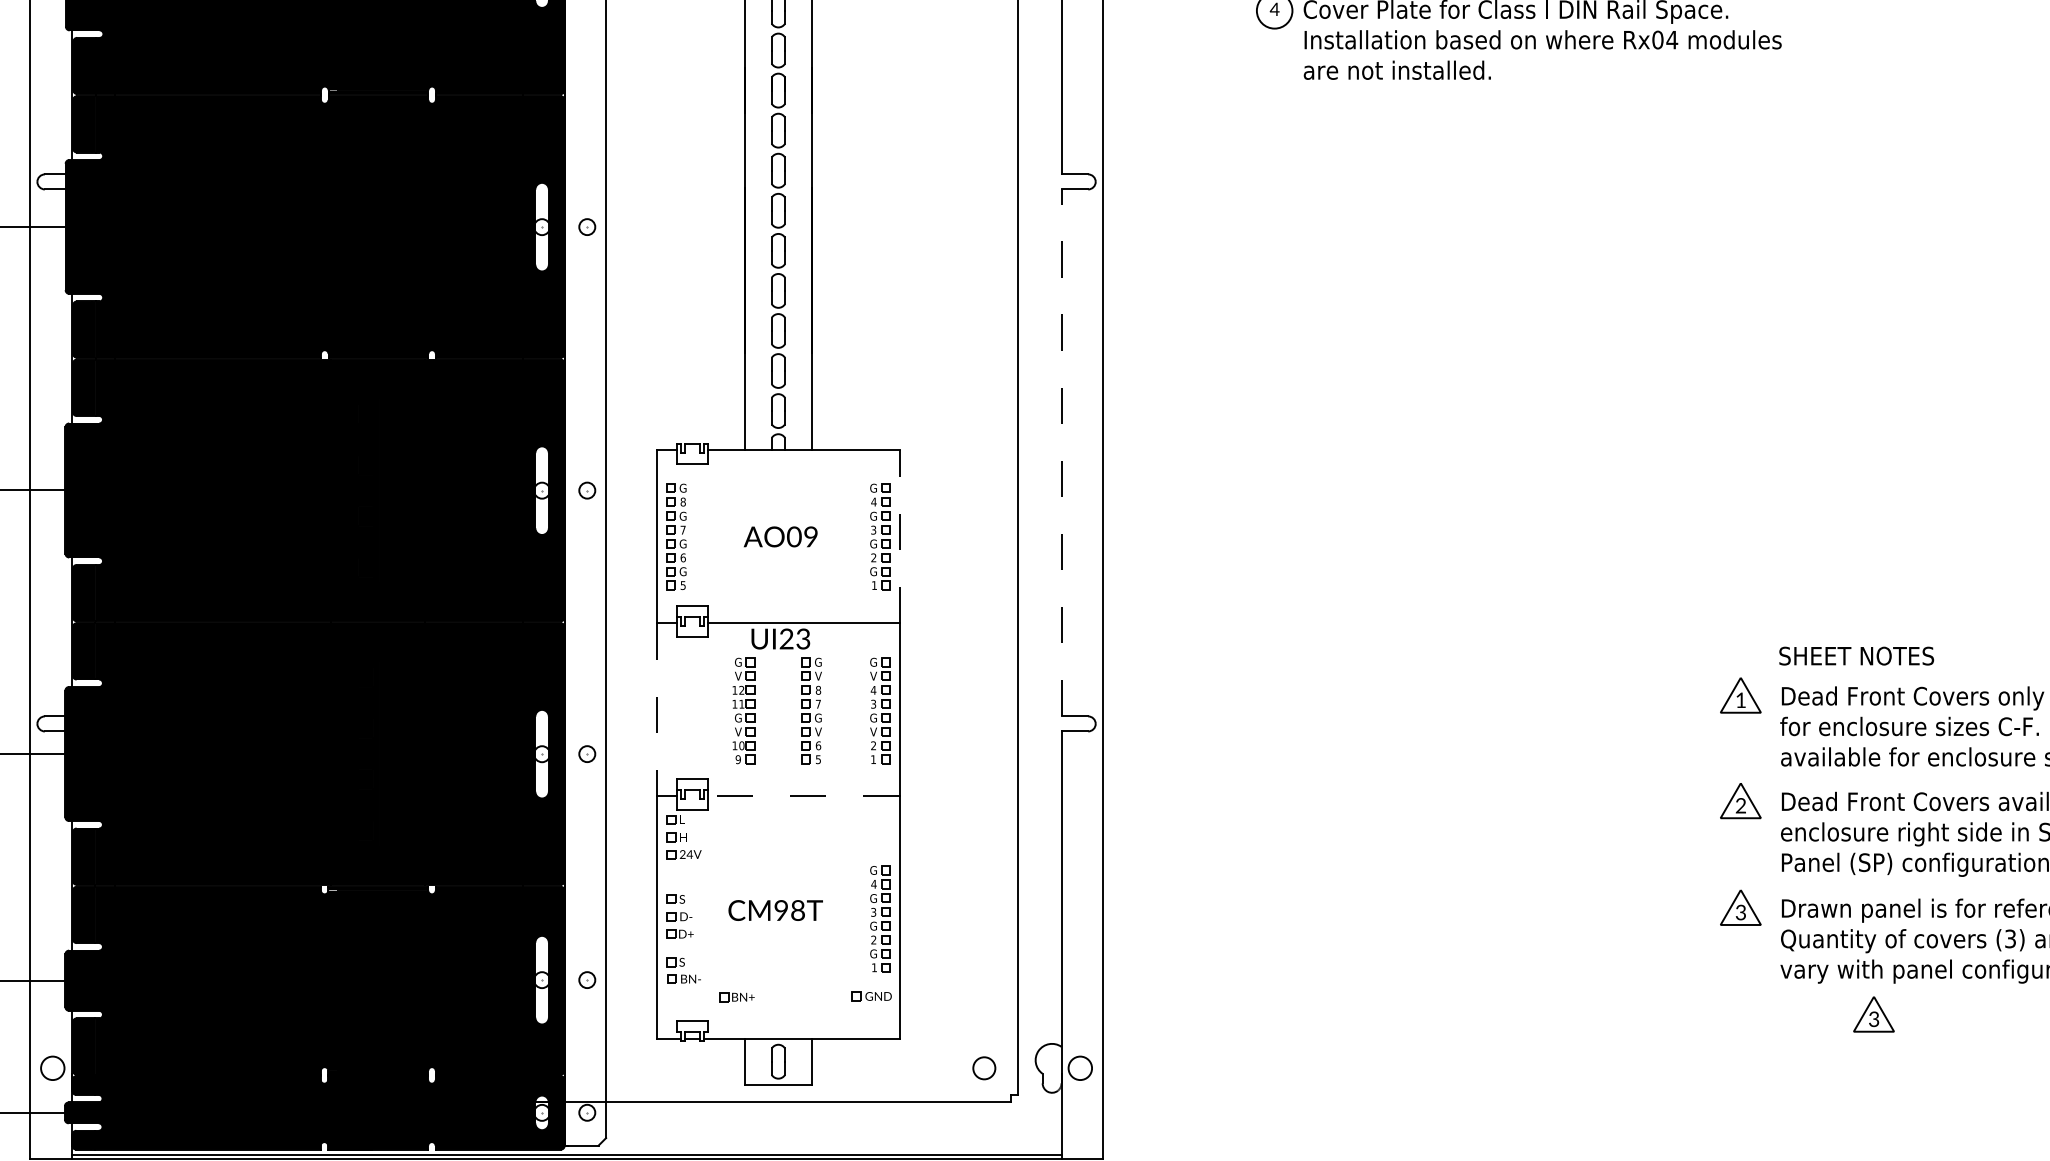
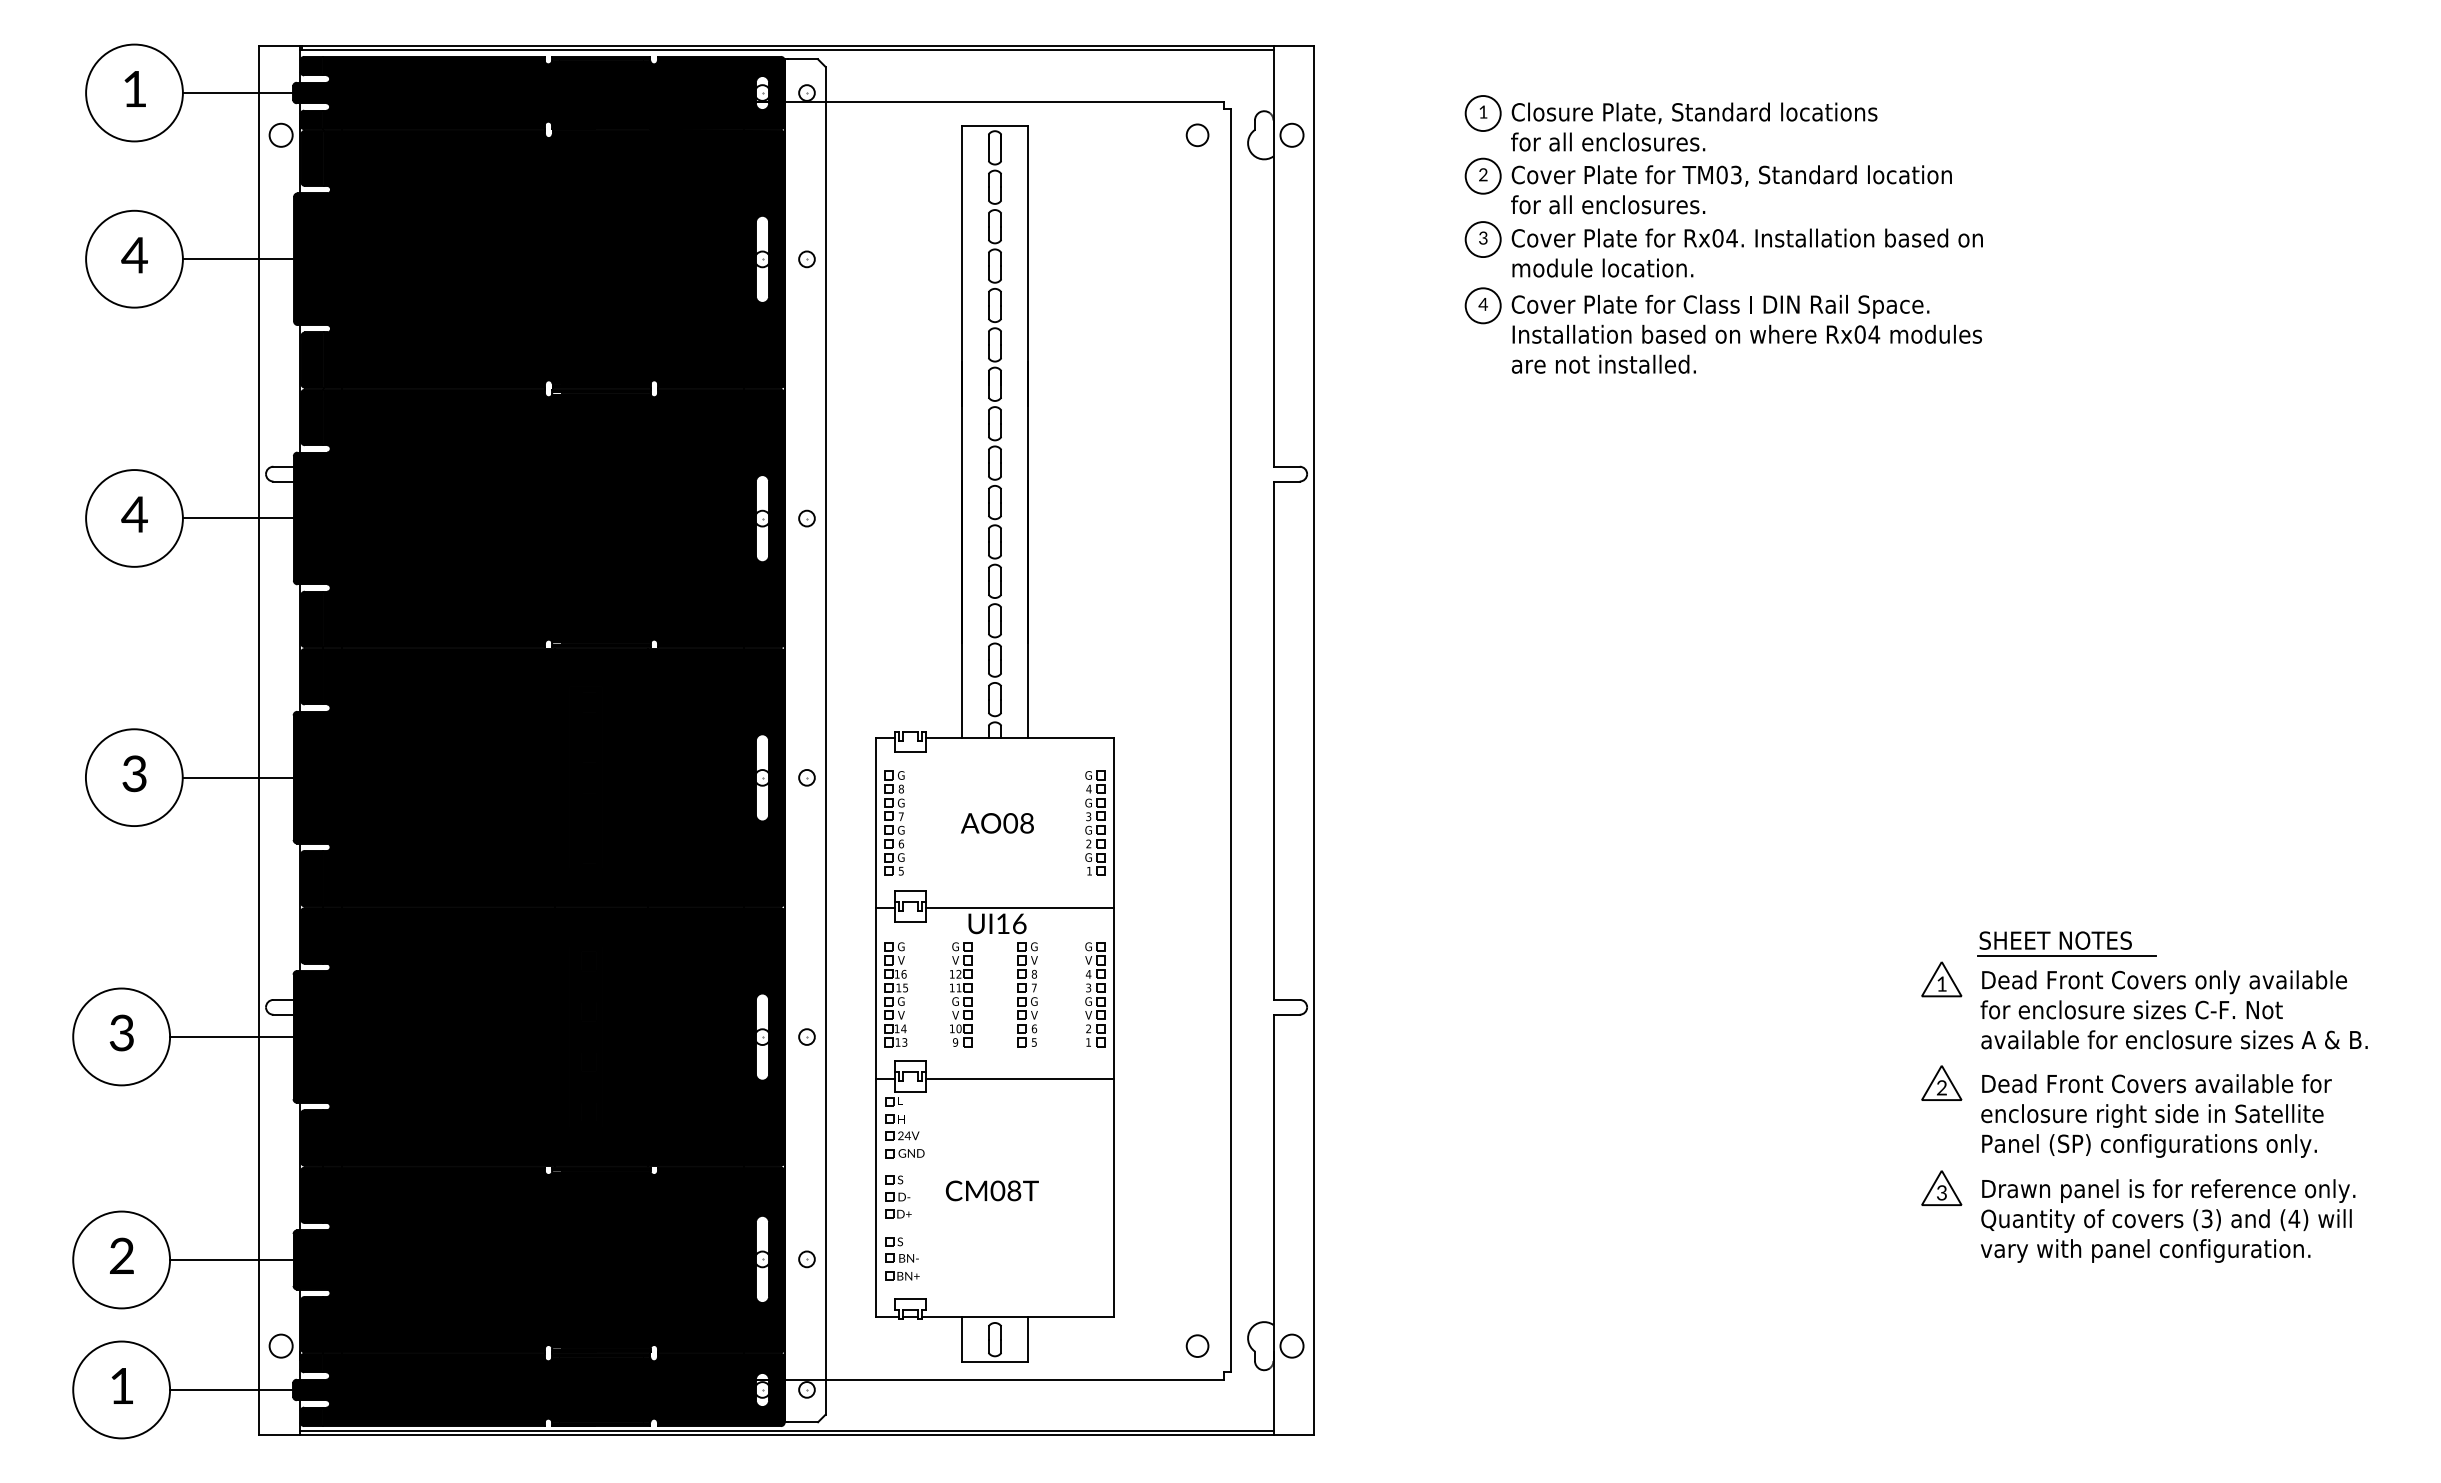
line: (1061, 452) -> (1273, 740), dashed -> solid
line: (899, 536) -> (1114, 822), dashed -> solid
text: (810, 538) -> (1026, 824), AO09 -> AO08
text: (795, 638) -> (1011, 923), UI23 -> UI16
line: (1867, 672) -> (2066, 956), added
line: (656, 710) -> (875, 994), dashed -> solid
part: (678, 710) -> (896, 994), added
line: (803, 796) -> (1019, 1078), dashed -> solid
text: (780, 911) -> (997, 1191), CM98T -> CM08T
part: (880, 918) -> (1095, 1198), removed
part: (737, 996) -> (902, 1275), moved
part: (871, 996) -> (904, 1153), moved
part: (1873, 1013) -> (2072, 1292), removed

